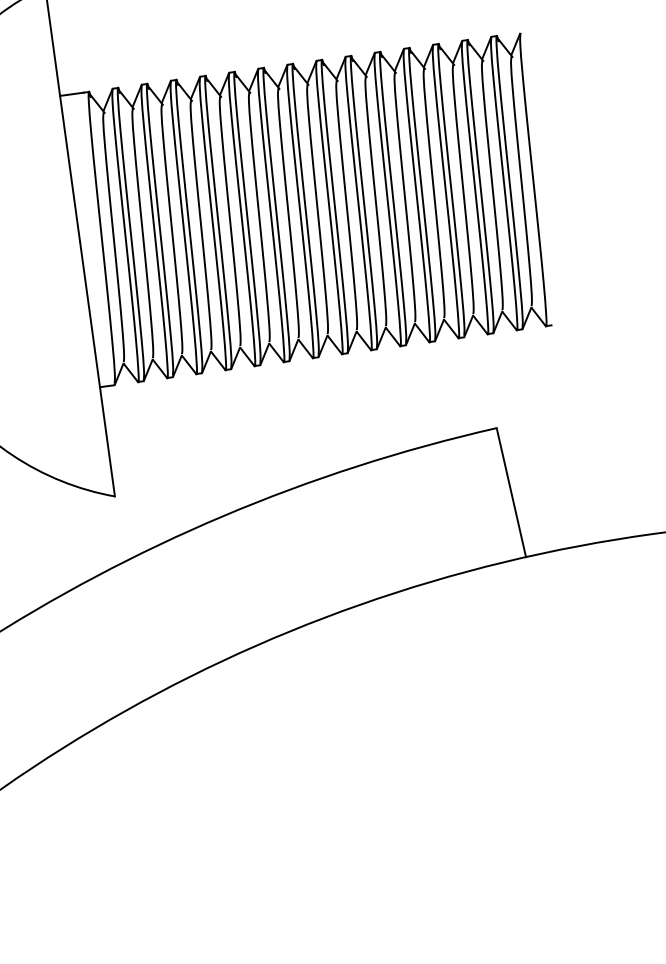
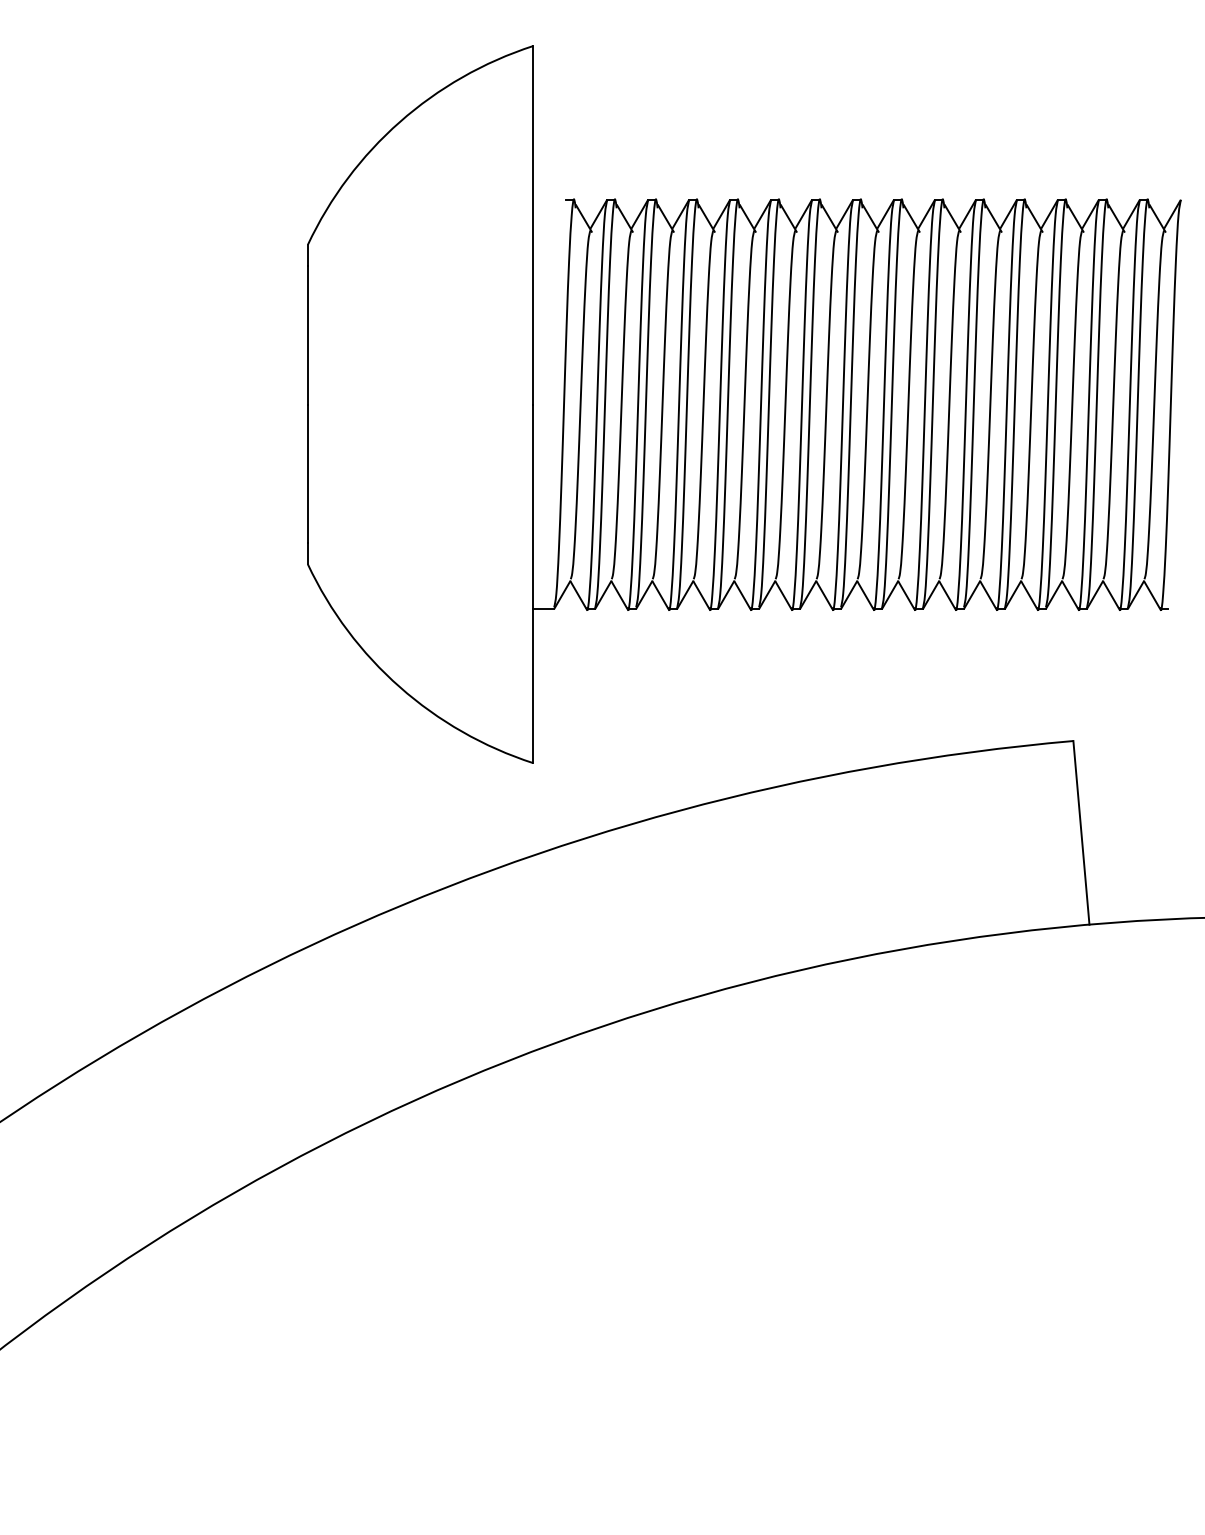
line: (71, 94) -> (549, 199), removed

